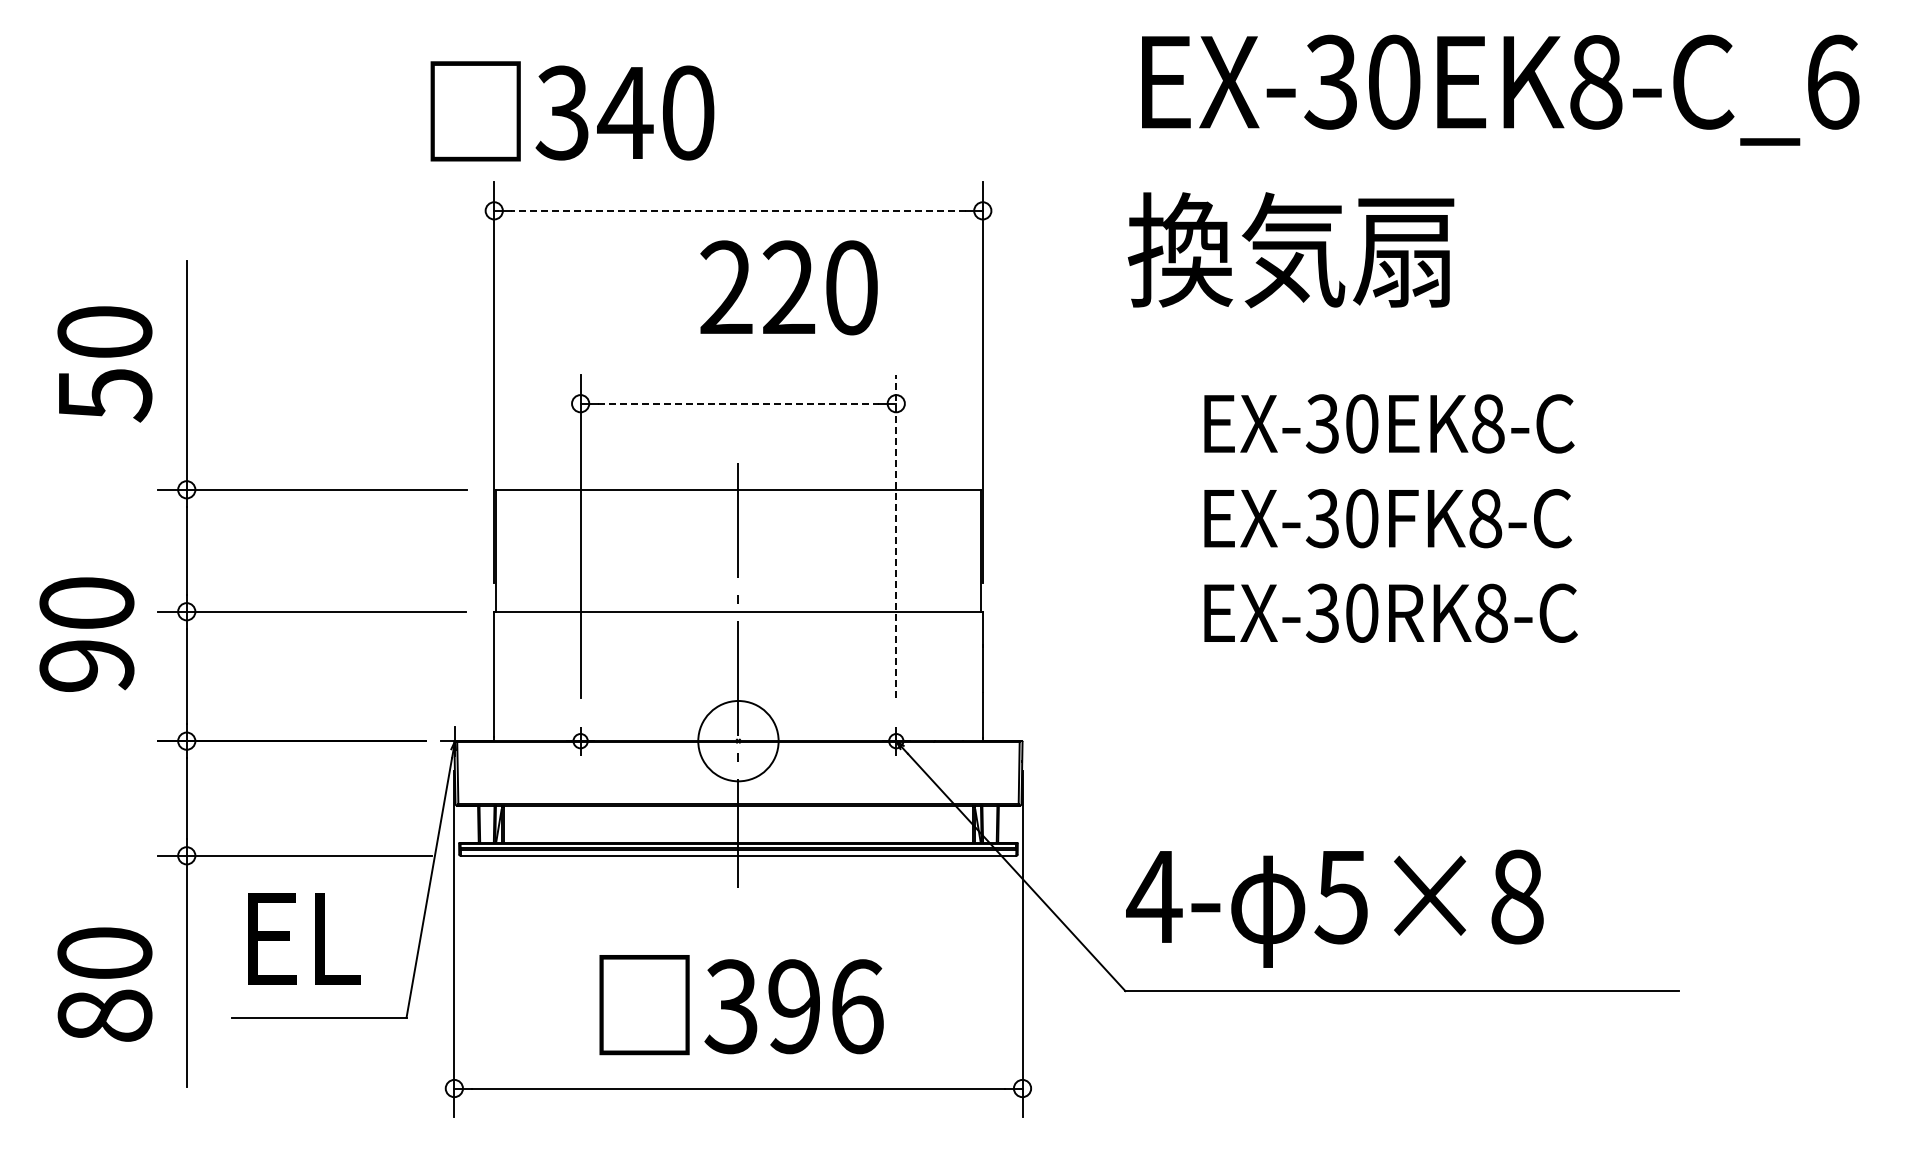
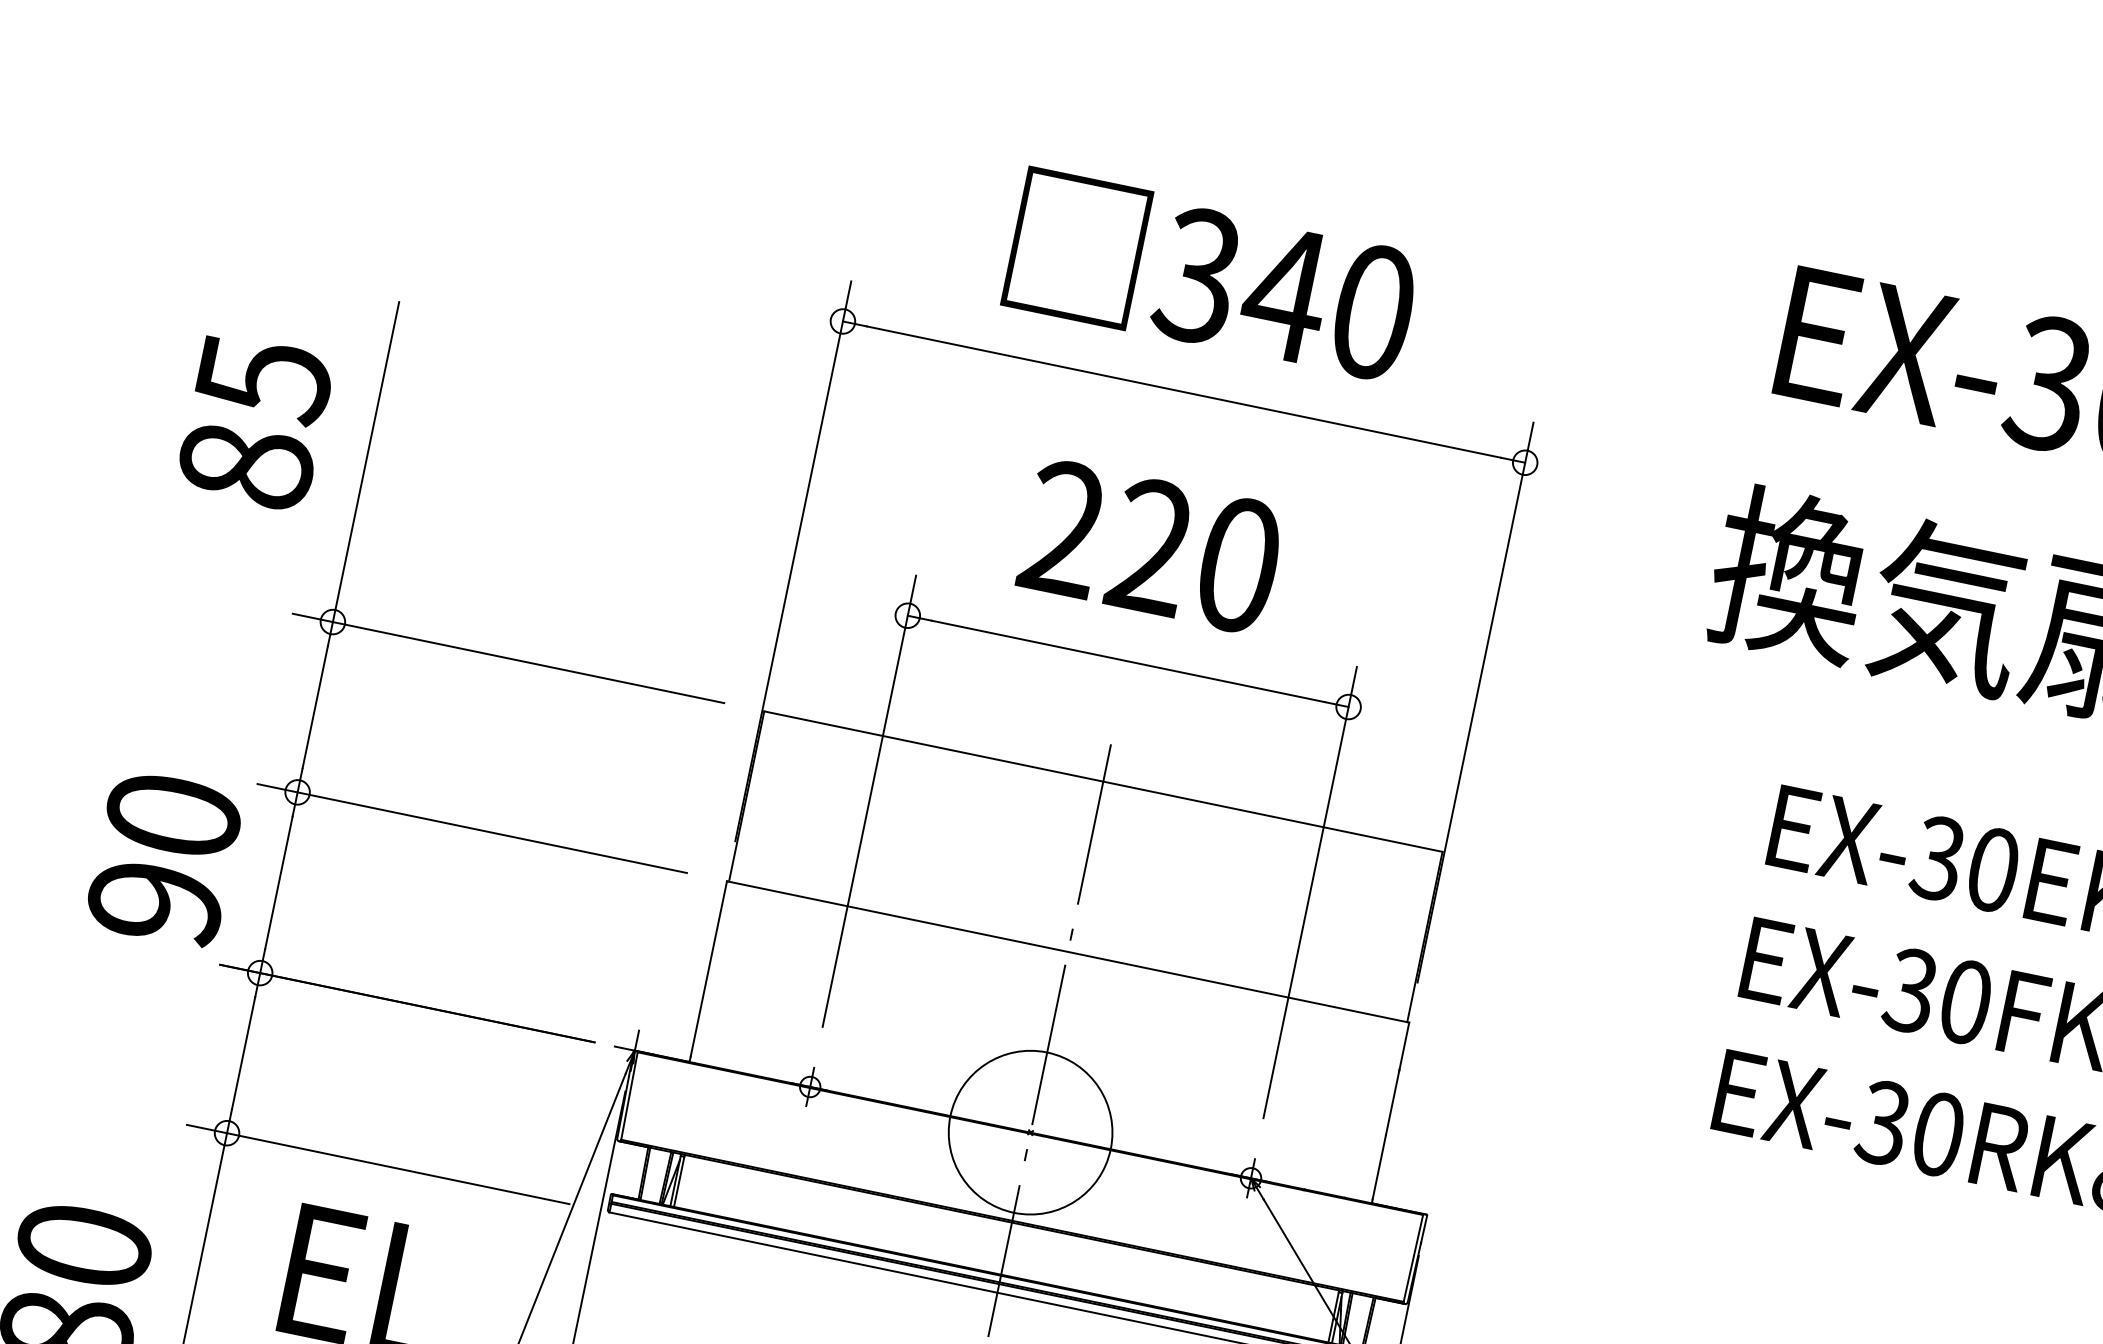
text: (572, 111) -> (1212, 276), moved
line: (738, 210) -> (1184, 391), dashed -> solid
text: (788, 287) -> (1150, 546), moved
text: (104, 364) -> (254, 423), 50 -> 85
line: (738, 403) -> (1128, 661), dashed -> solid
line: (896, 536) -> (1310, 892), dashed -> solid
text: (86, 634) -> (164, 859), moved
circle: (738, 740) -> (1030, 1131), size x1.43

